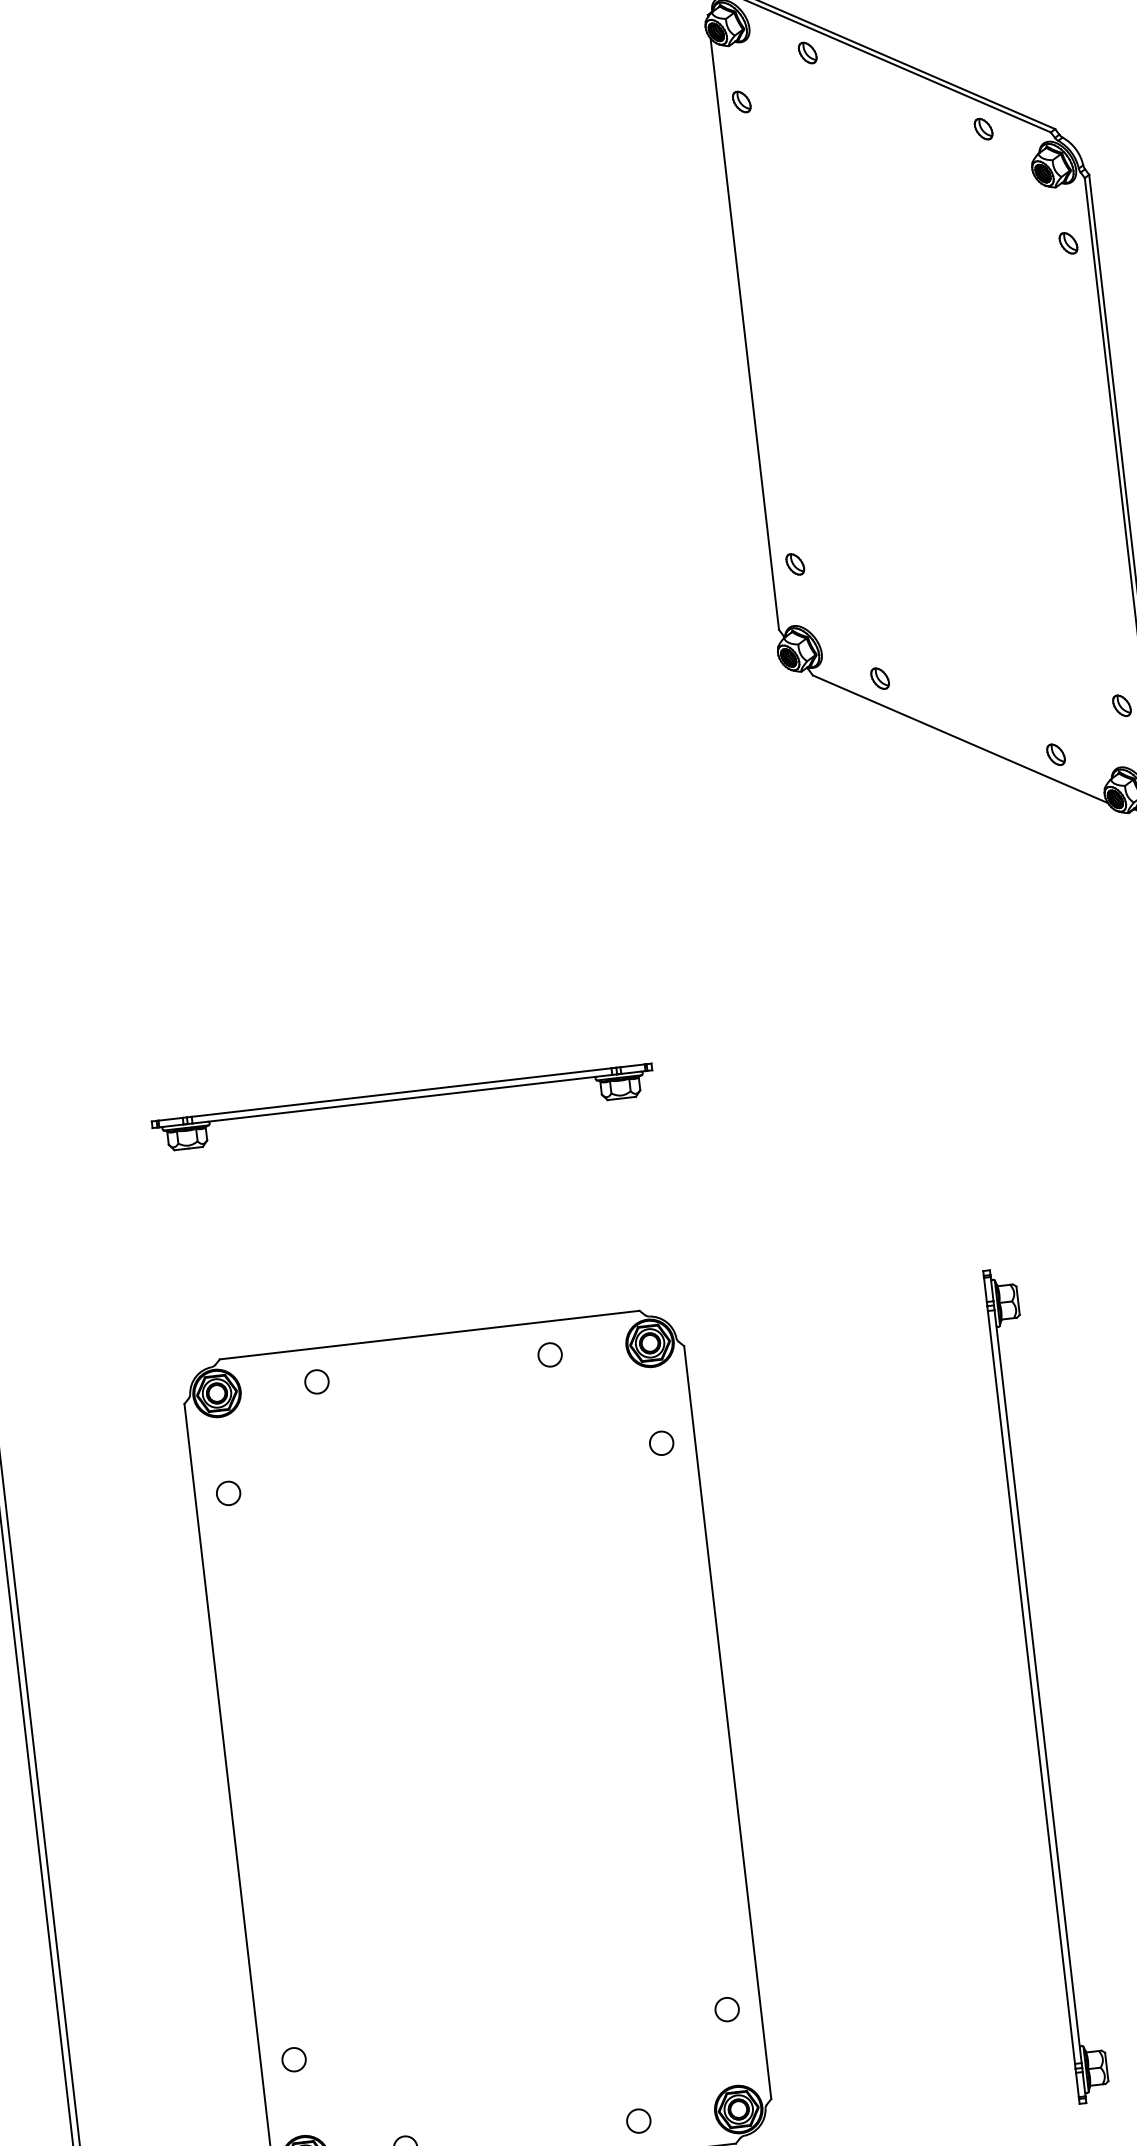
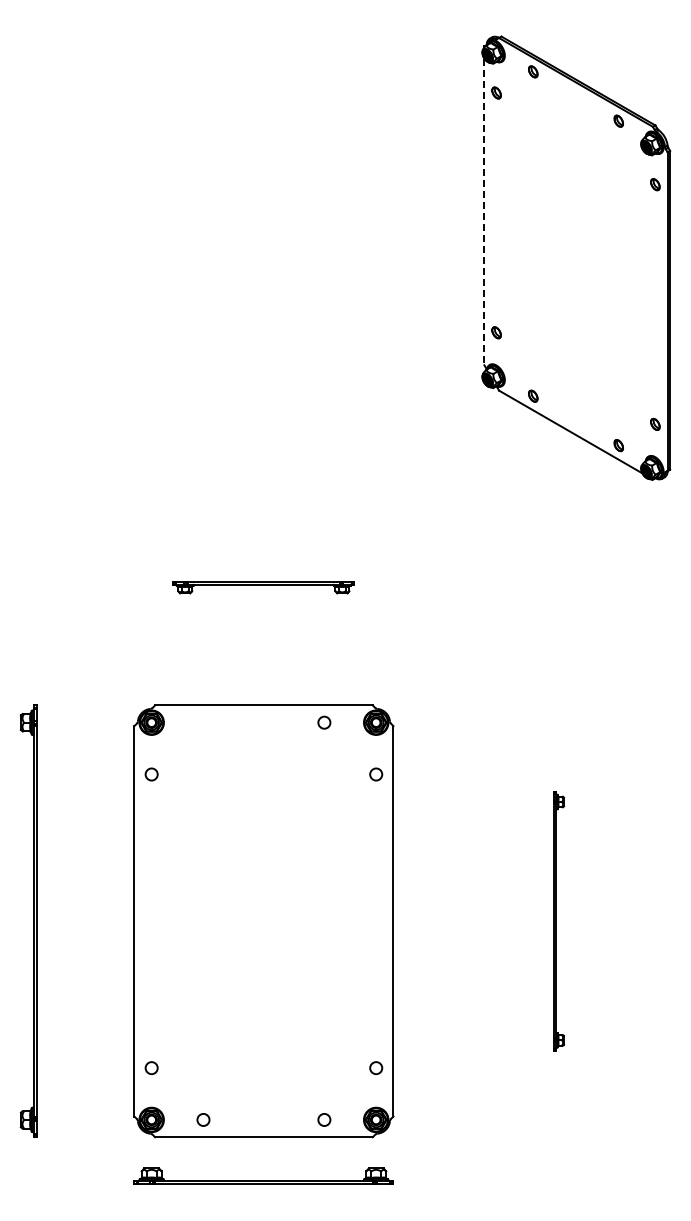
line: (745, 335) -> (484, 212), solid -> dashed
part: (402, 1107) -> (263, 587), size x0.7
circle: (316, 1381) -> (203, 722), removed
part: (1047, 1683) -> (559, 920), size x0.6

